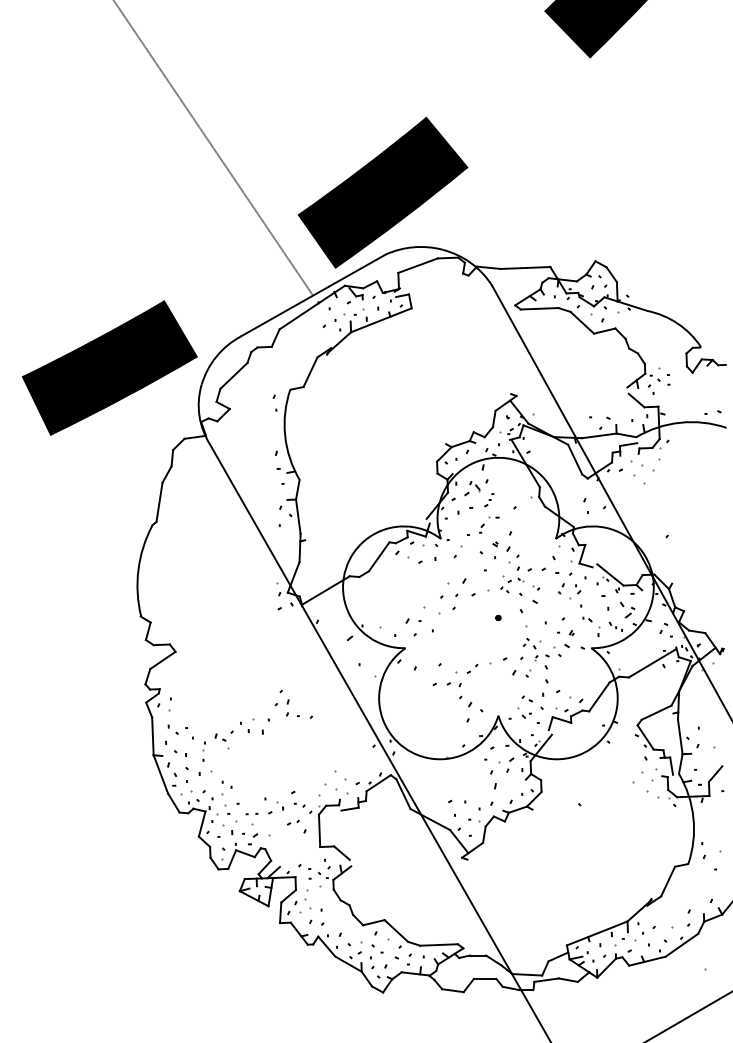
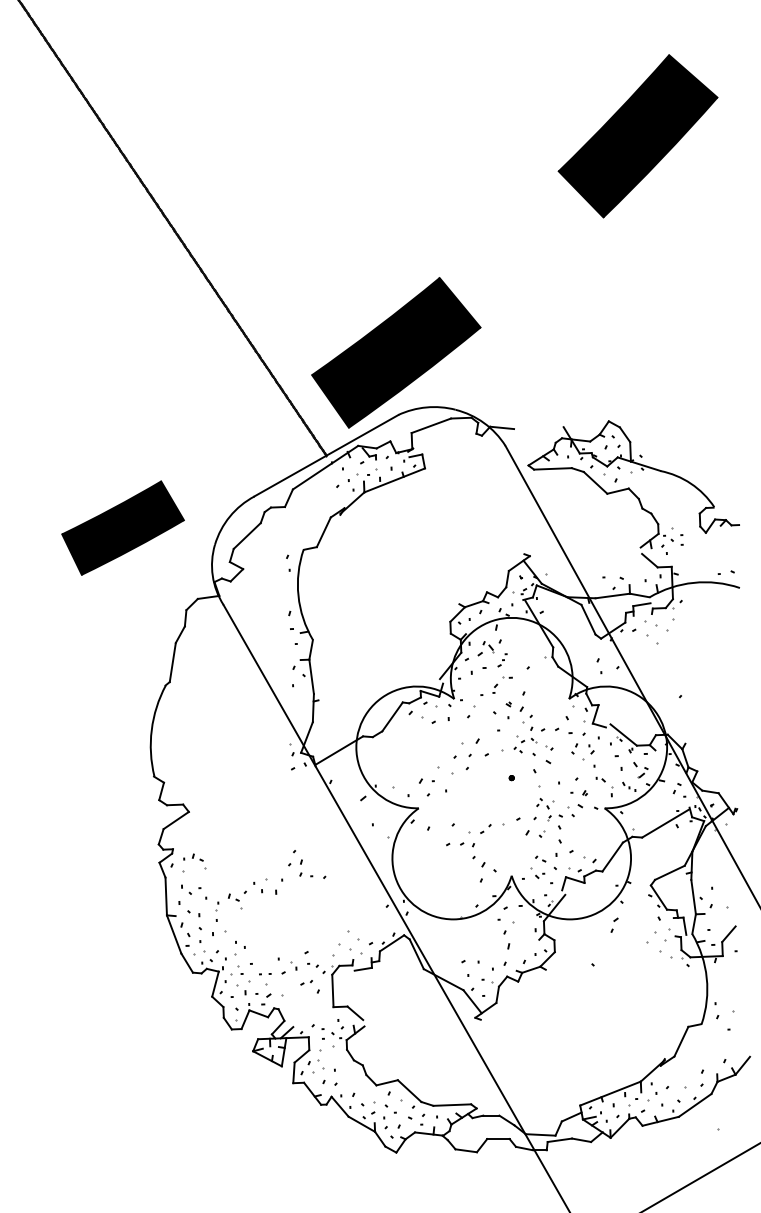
line: (525, 268) -> (538, 428), removed
part: (109, 367) -> (122, 527), size x0.7
part: (185, 701) -> (198, 861), added
part: (510, 764) -> (614, 924), moved

